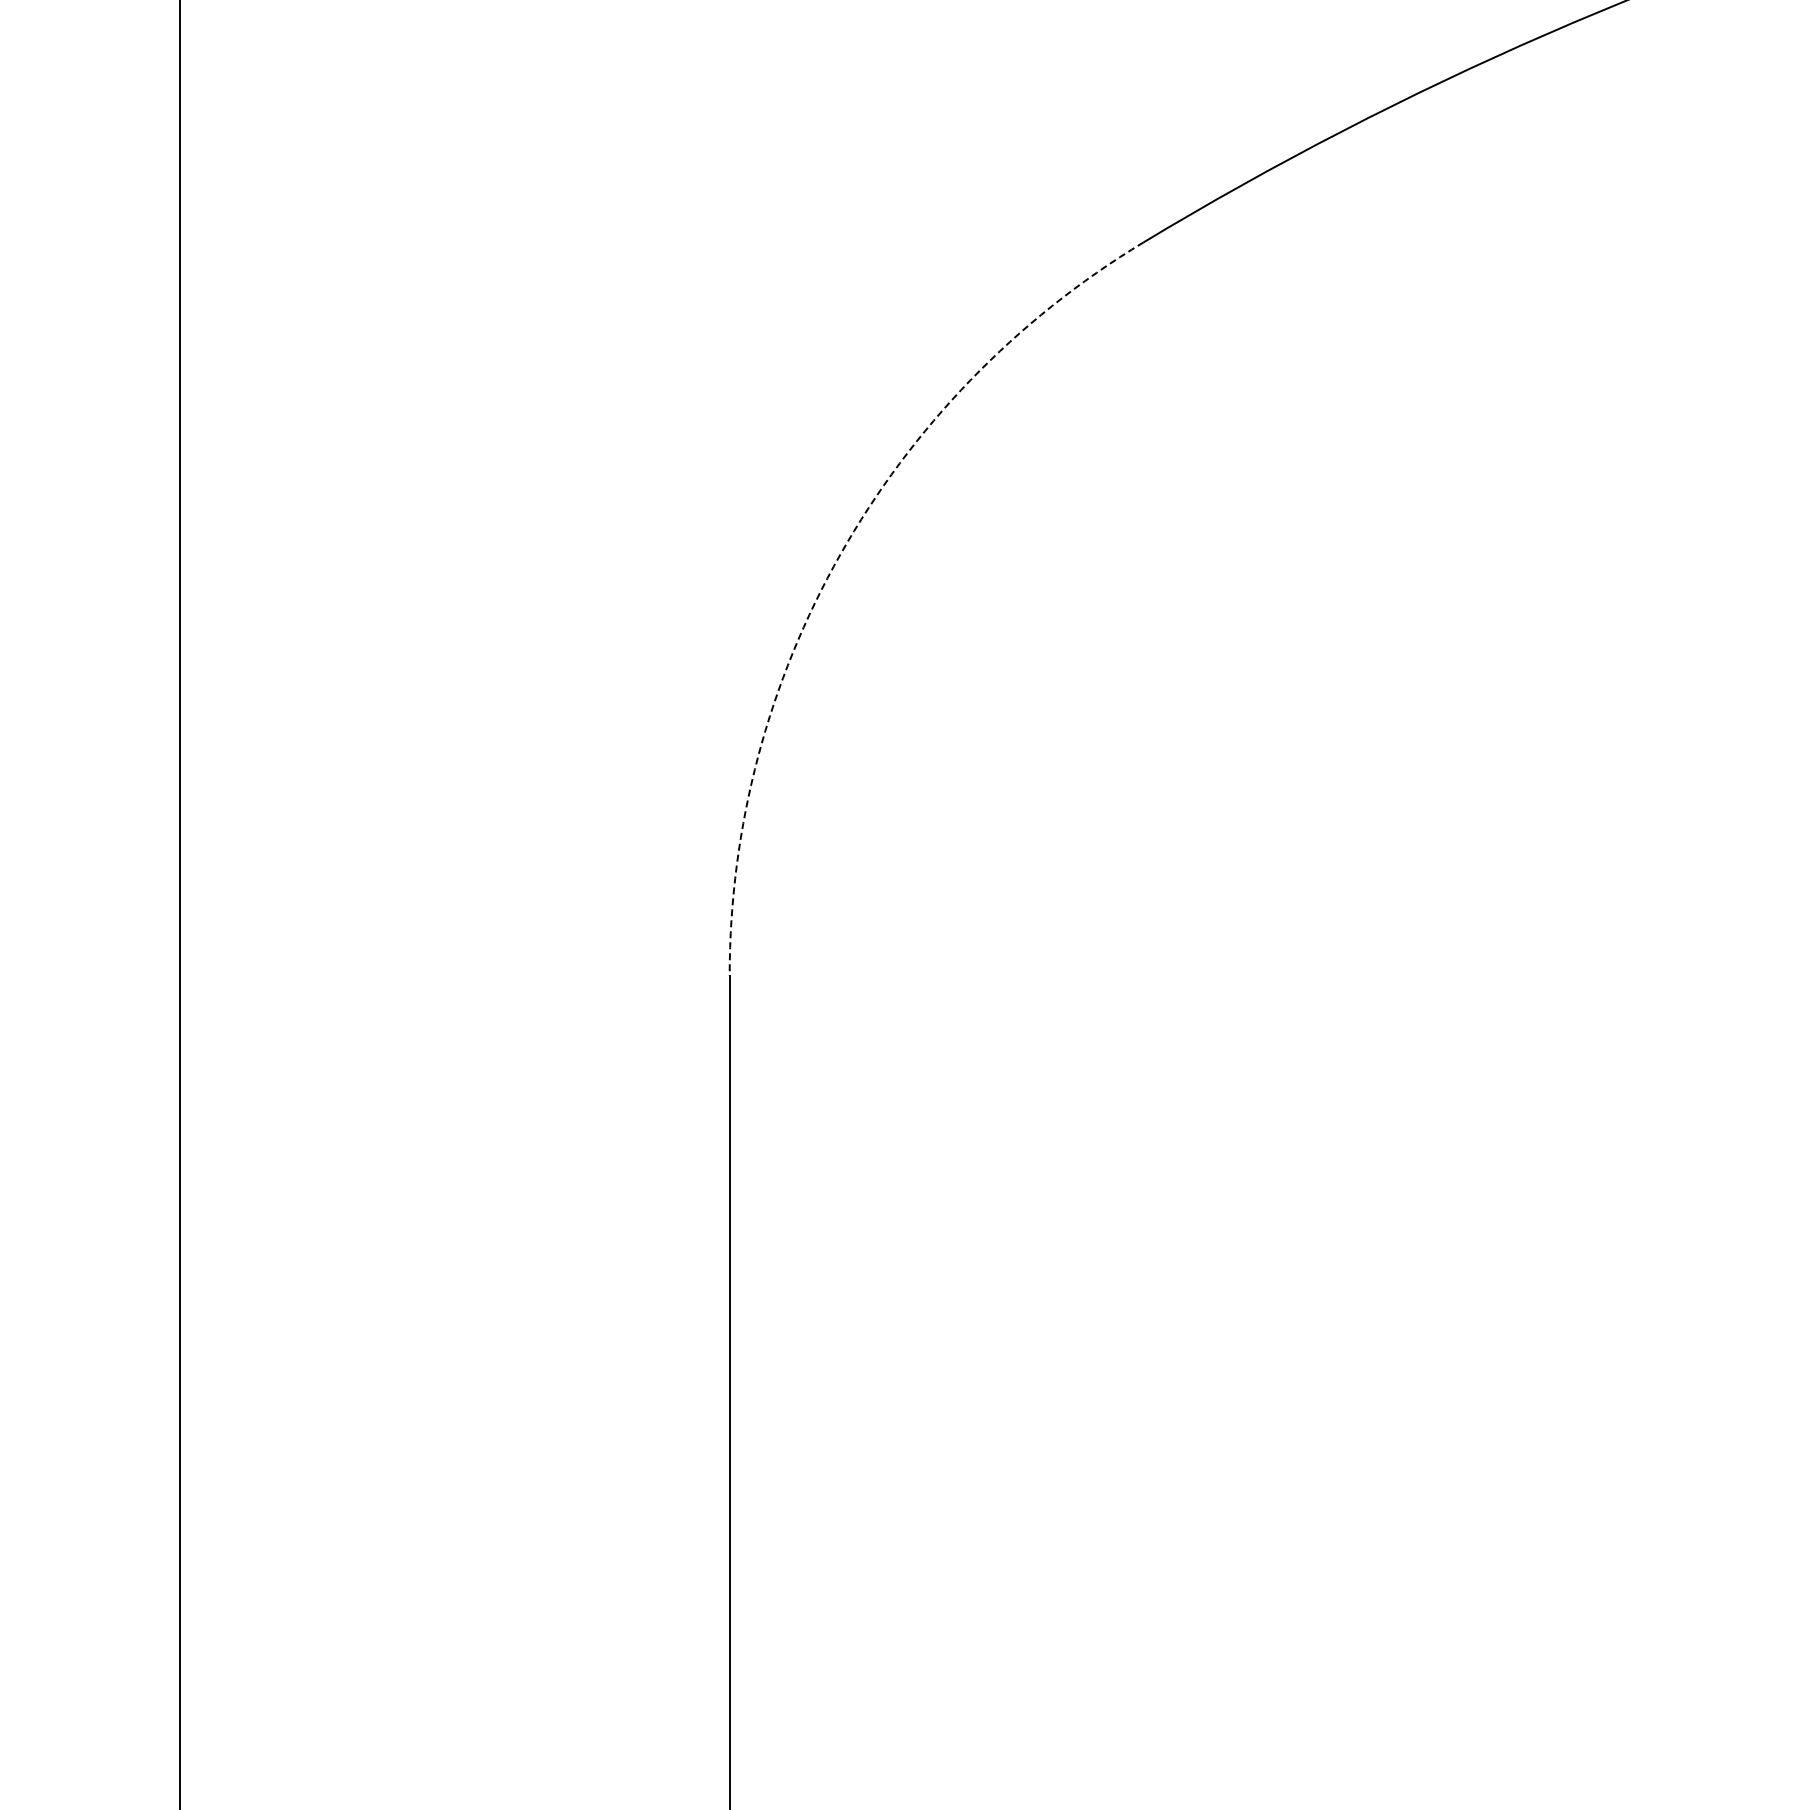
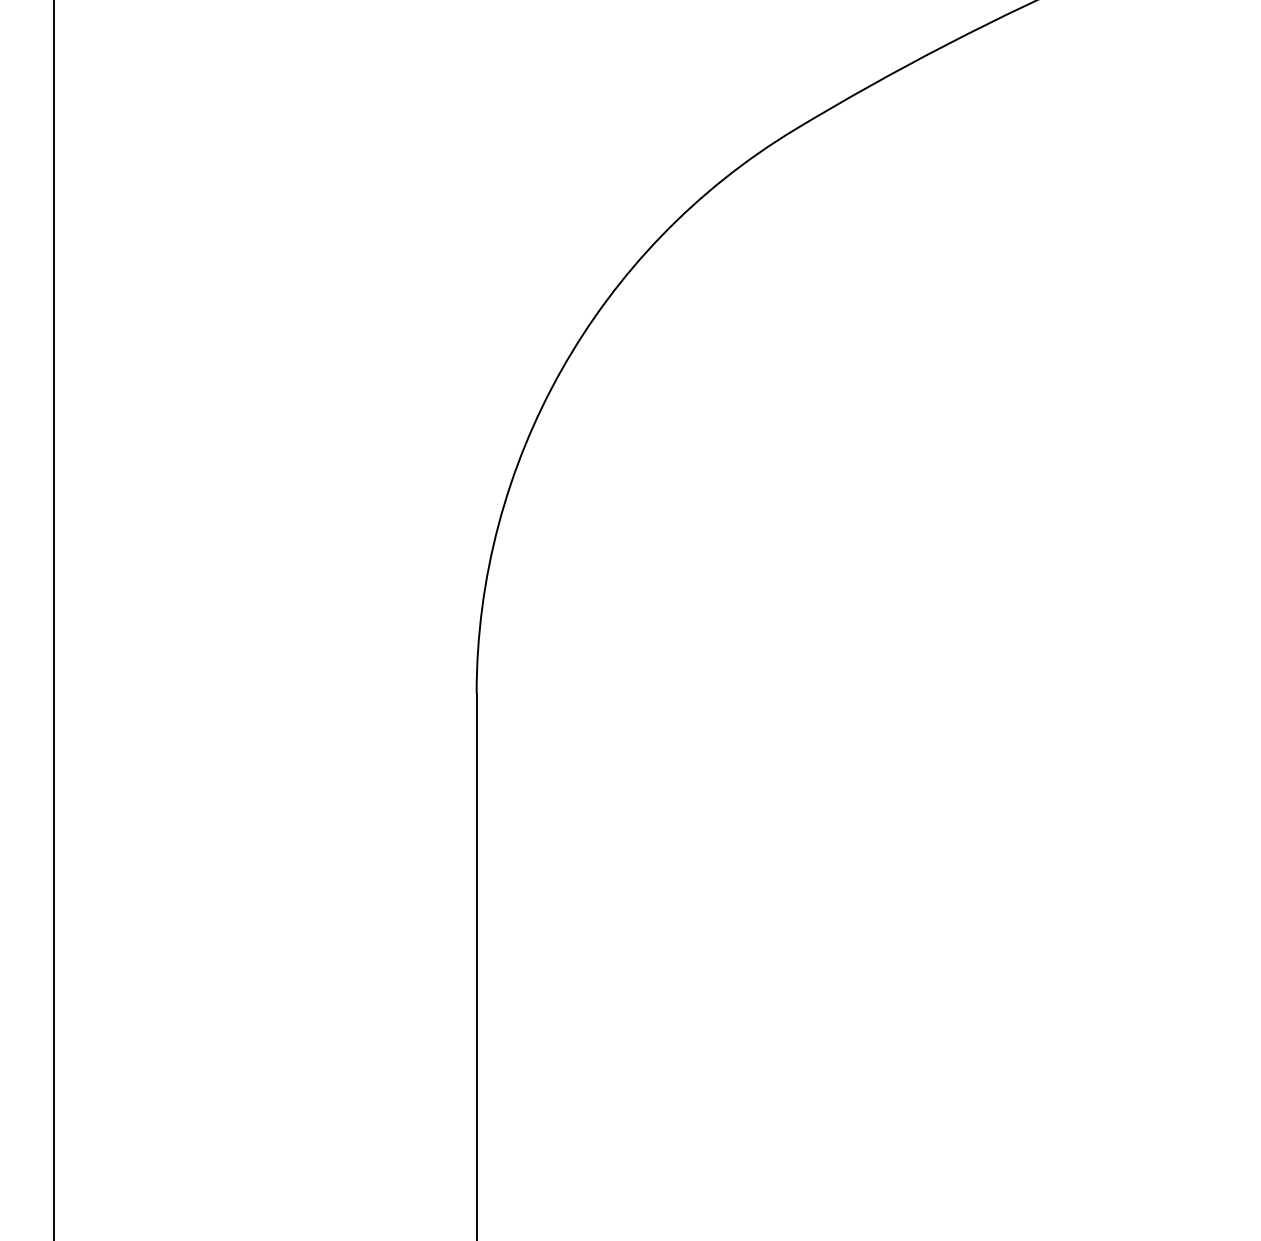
arc: (840, 554) -> (561, 369), dashed -> solid

